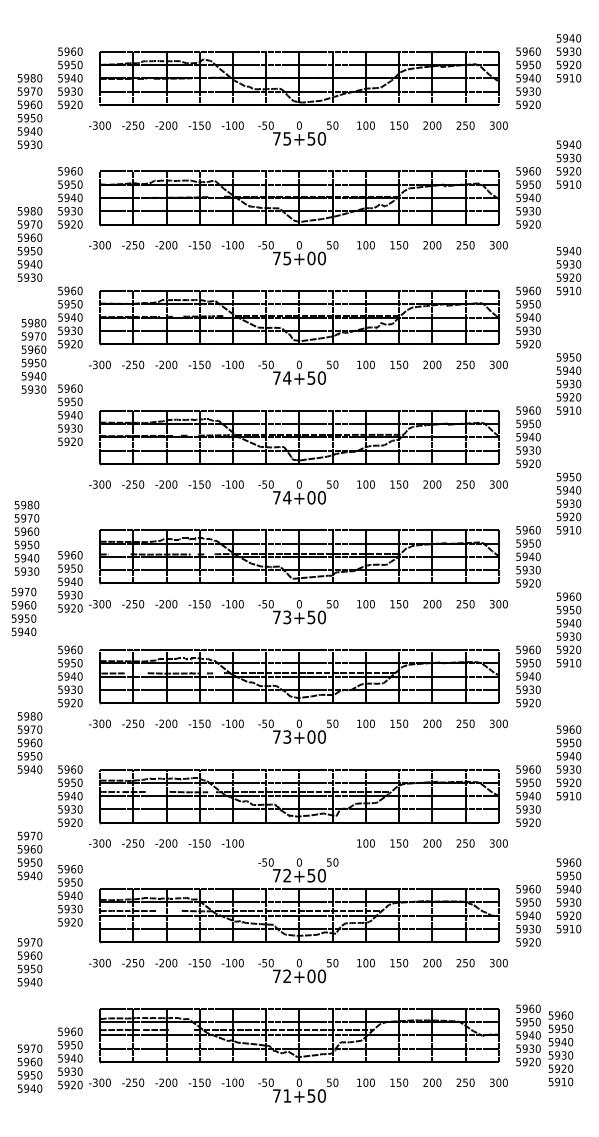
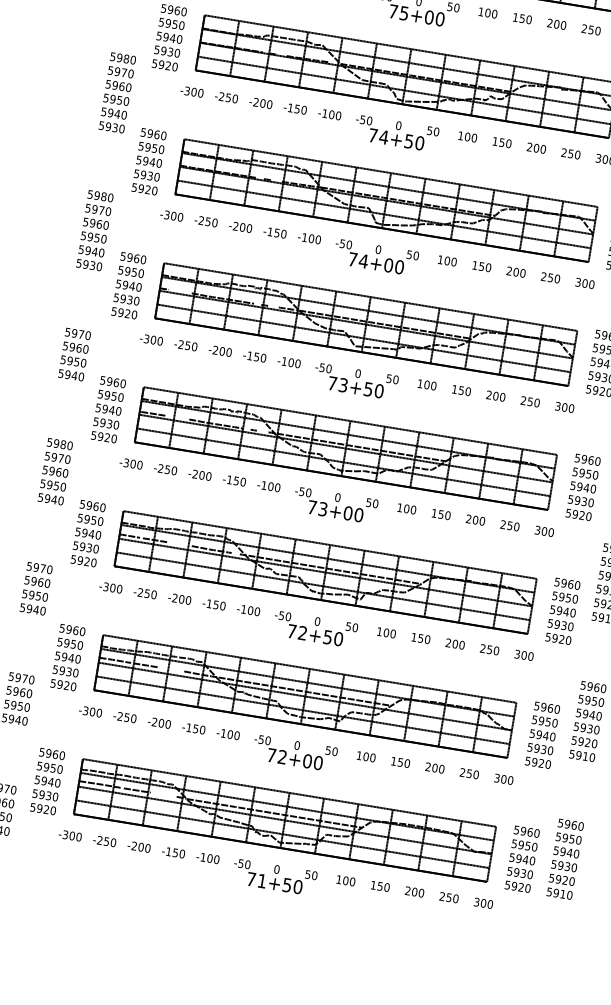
text: (33, 356) -> (116, 92), moved
text: (70, 414) -> (149, 161), moved
text: (26, 537) -> (94, 229), moved
text: (70, 581) -> (129, 285), moved
text: (23, 611) -> (74, 354), moved
text: (298, 870) -> (315, 629), moved
text: (70, 895) -> (68, 657), moved
text: (560, 1048) -> (564, 858), moved
text: (70, 1058) -> (47, 781), moved

